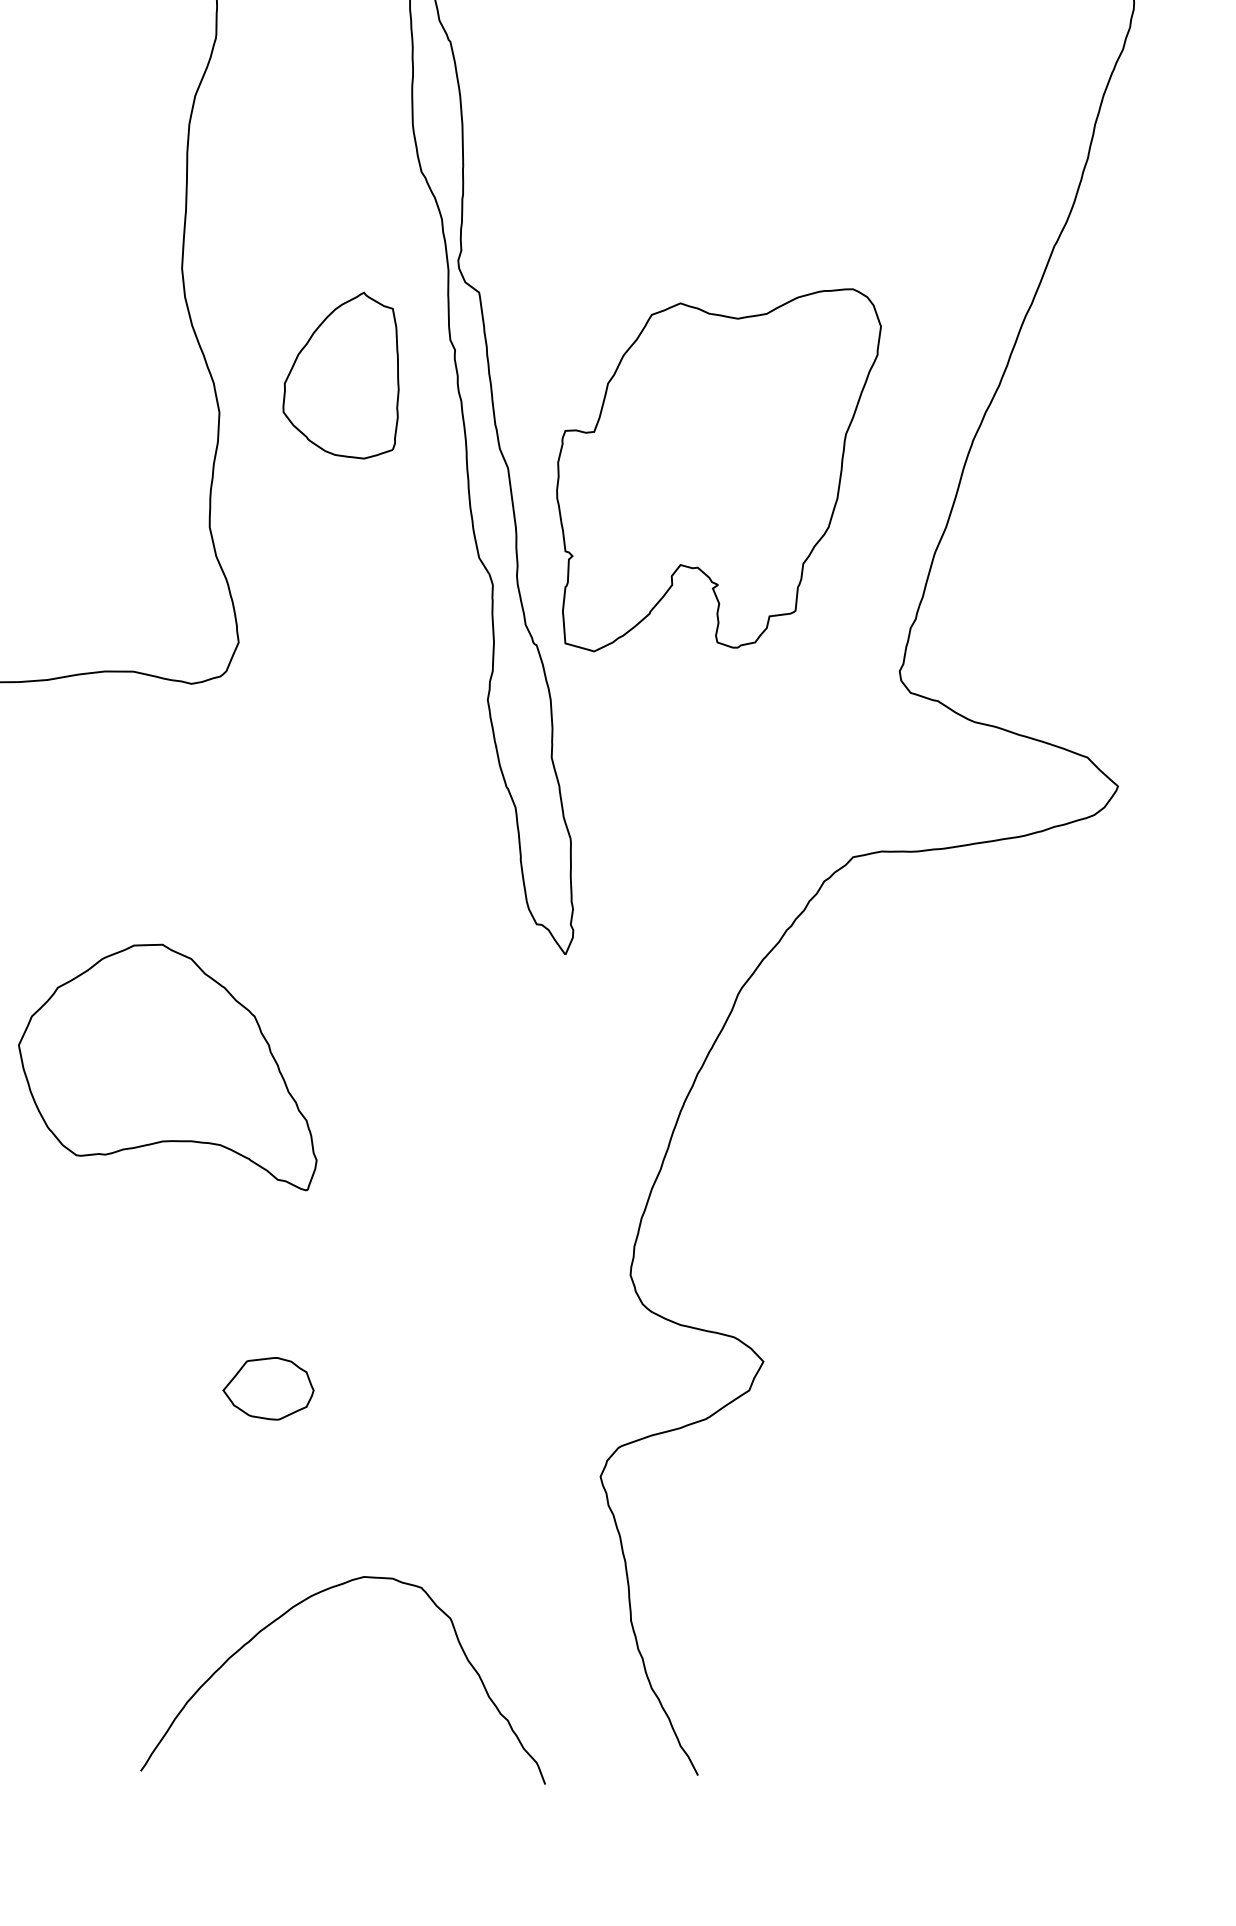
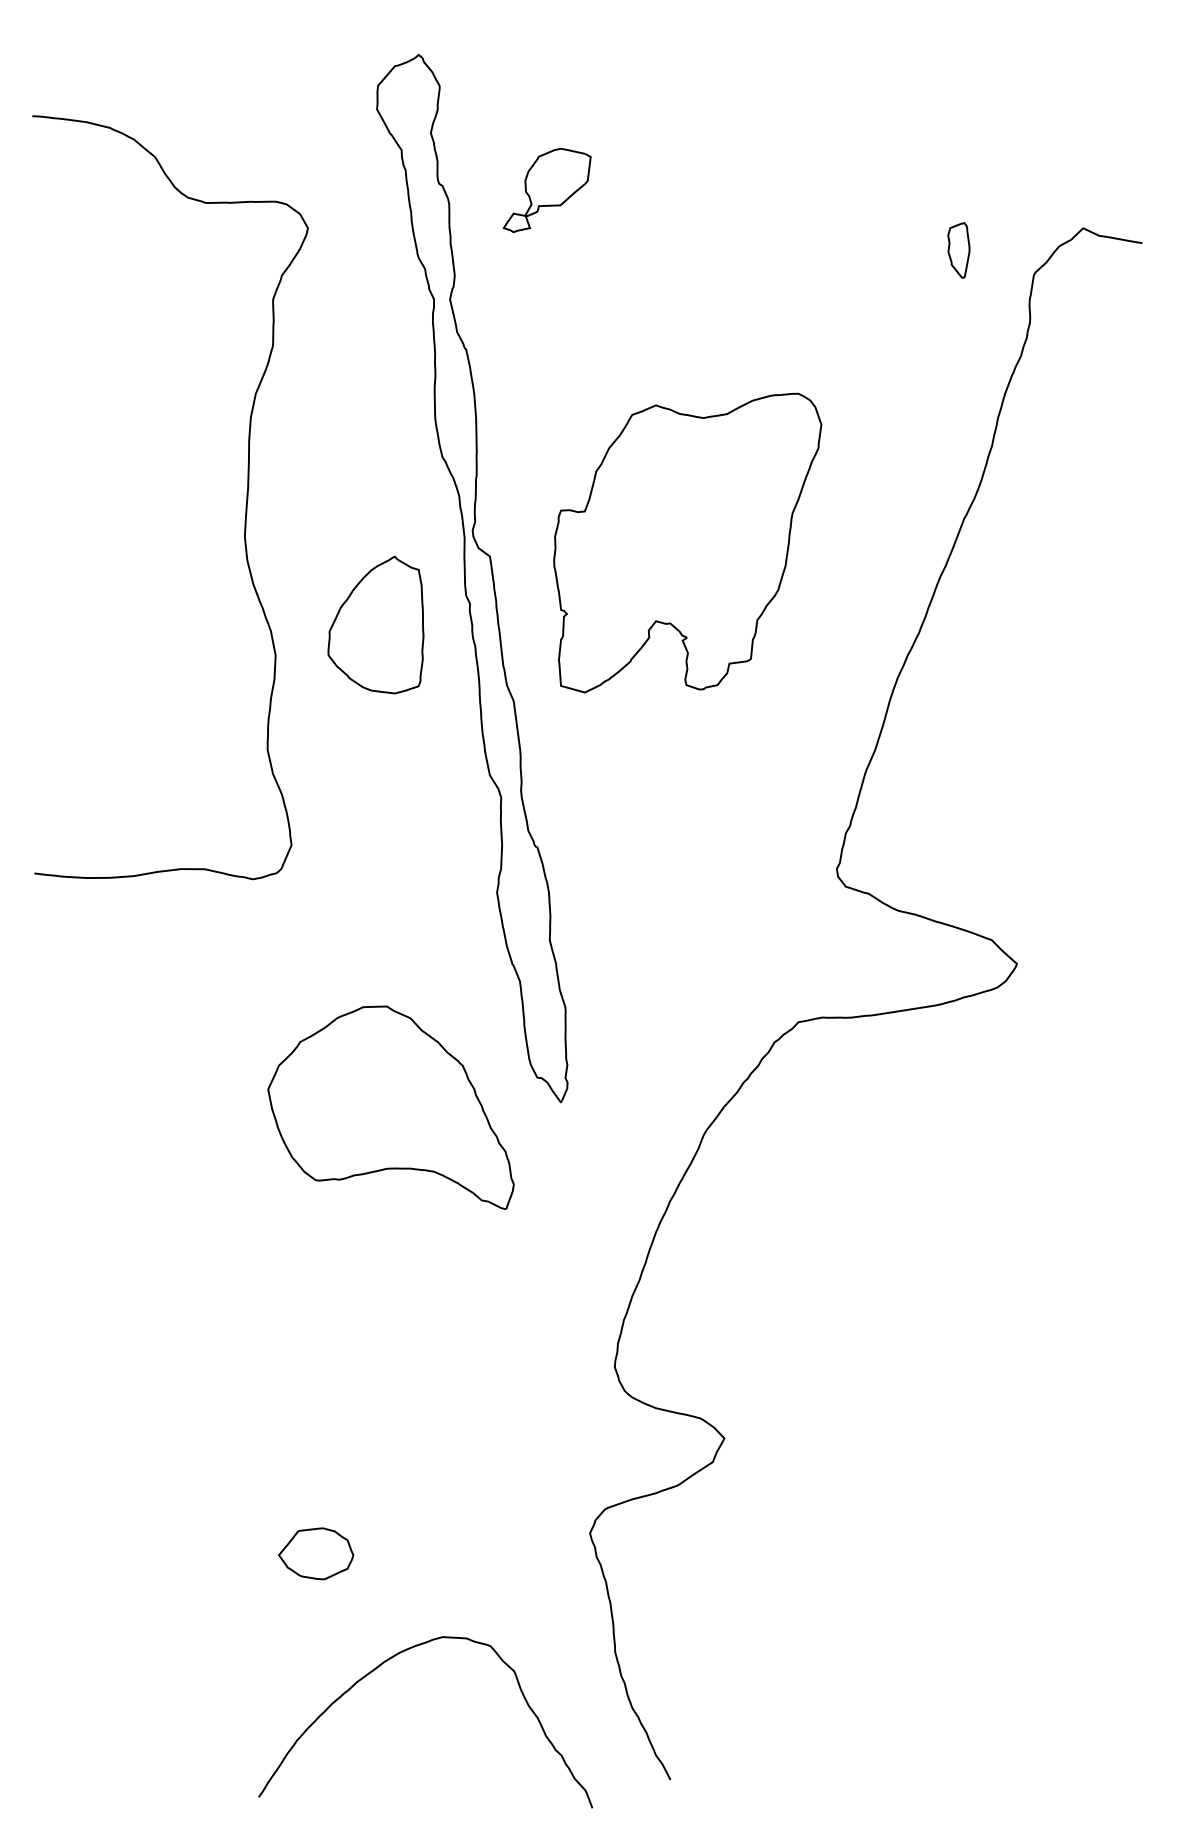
part: (718, 469) -> (687, 542), moved
part: (167, 1067) -> (390, 1107), moved
part: (268, 1388) -> (316, 1553), moved
curve: (288, 1612) -> (380, 1666), moved

